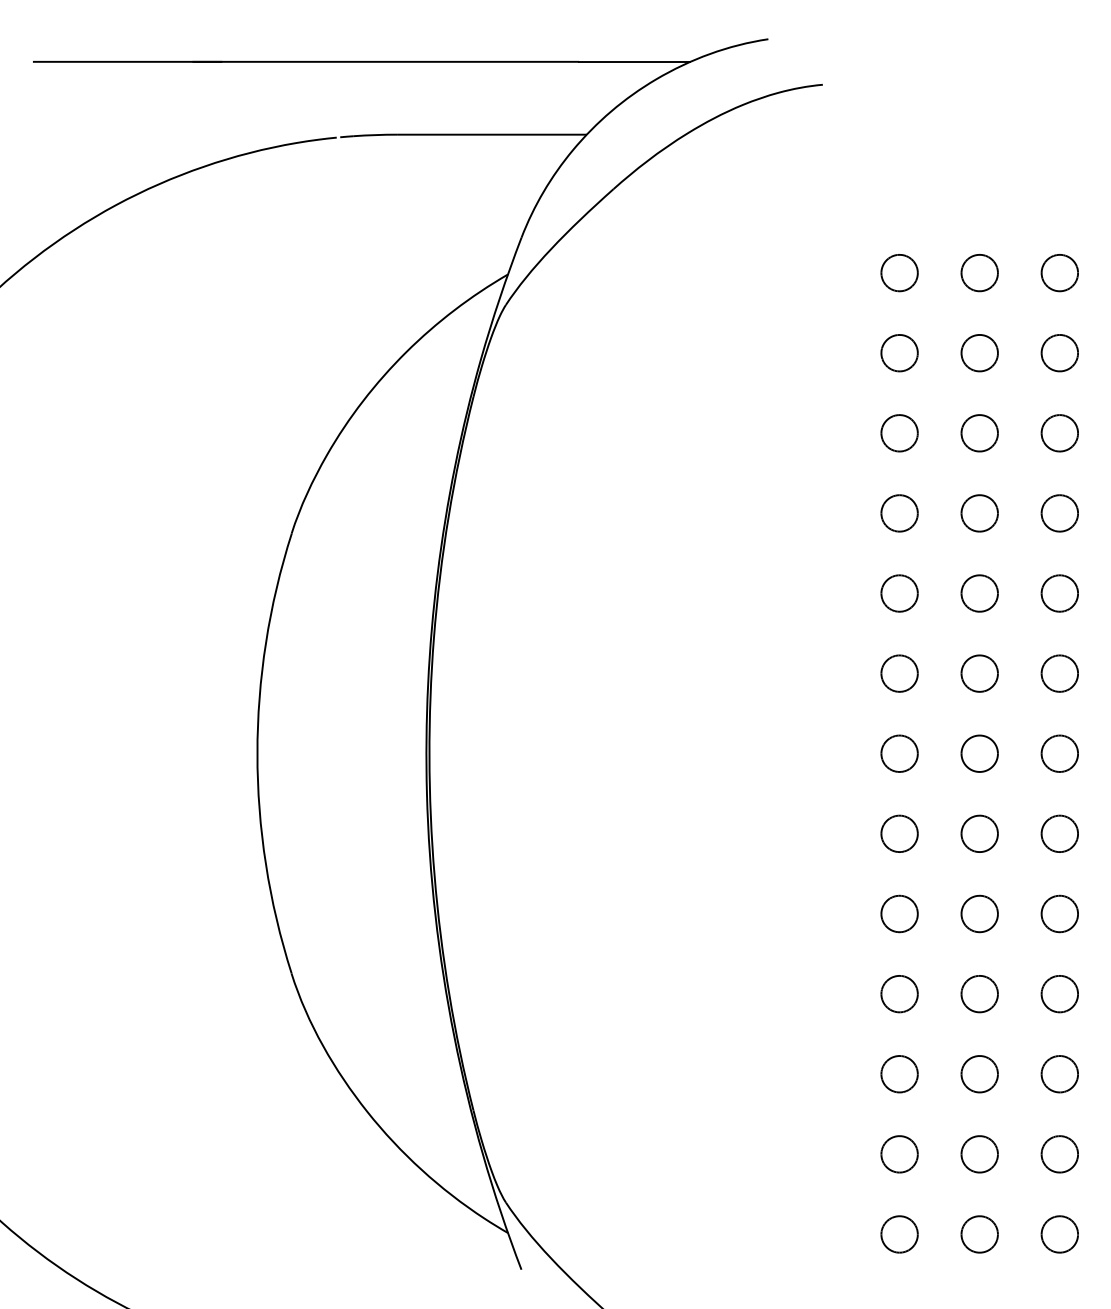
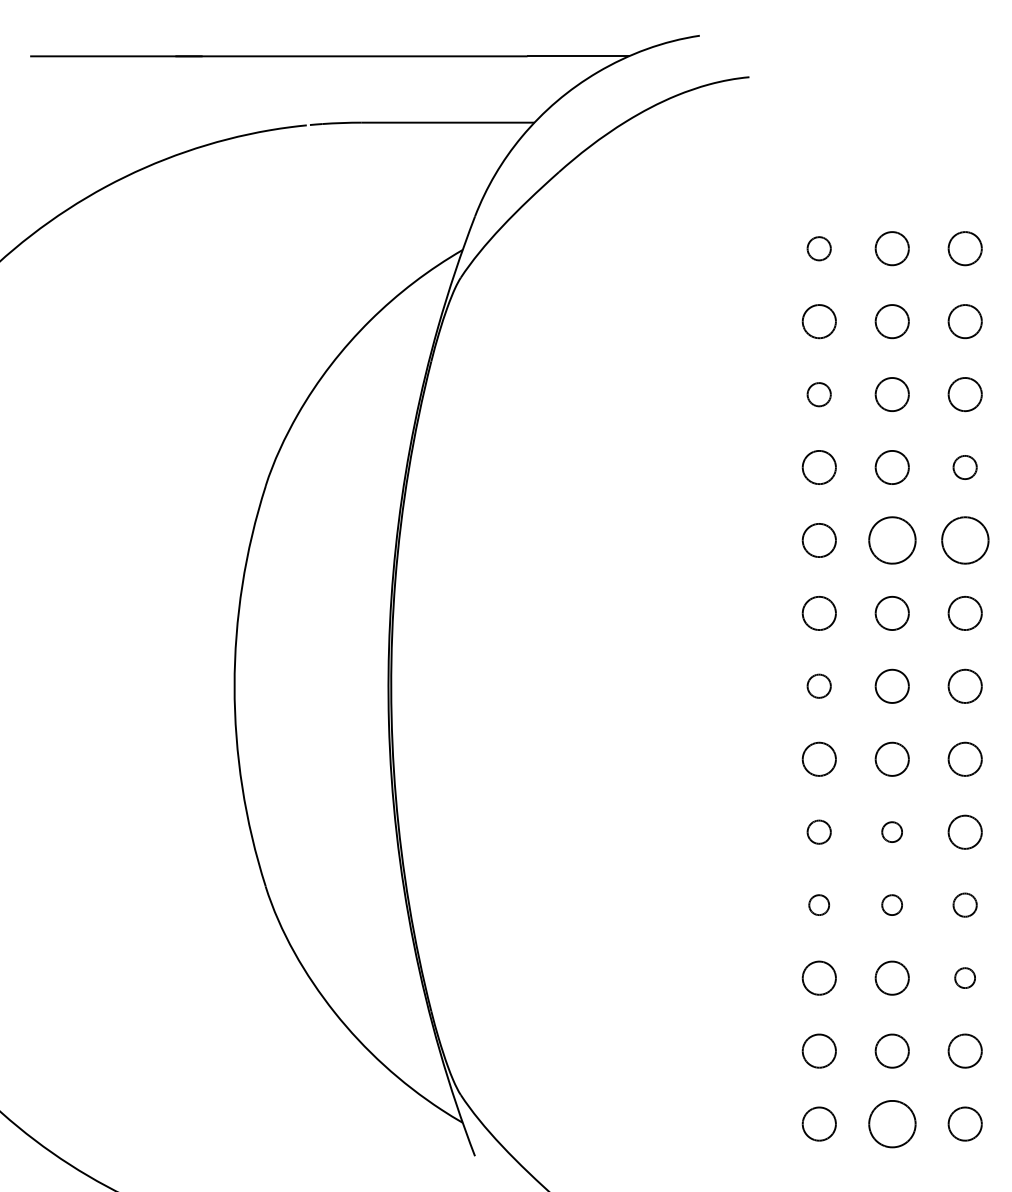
part: (898, 272) -> (818, 248), size x0.7
part: (898, 433) -> (818, 394), size x0.7
part: (1059, 513) -> (964, 467), size x0.7
part: (978, 593) -> (891, 540), size x1.4
part: (1059, 593) -> (964, 540), size x1.4
part: (898, 752) -> (818, 685), size x0.7
part: (898, 913) -> (818, 831), size x0.7
part: (978, 913) -> (891, 831), size x0.6
part: (898, 993) -> (818, 904), size x0.6
part: (978, 993) -> (891, 904), size x0.6
part: (1059, 993) -> (964, 904), size x0.7
part: (1059, 1073) -> (964, 977), size x0.6
part: (978, 1233) -> (891, 1123), size x1.4

